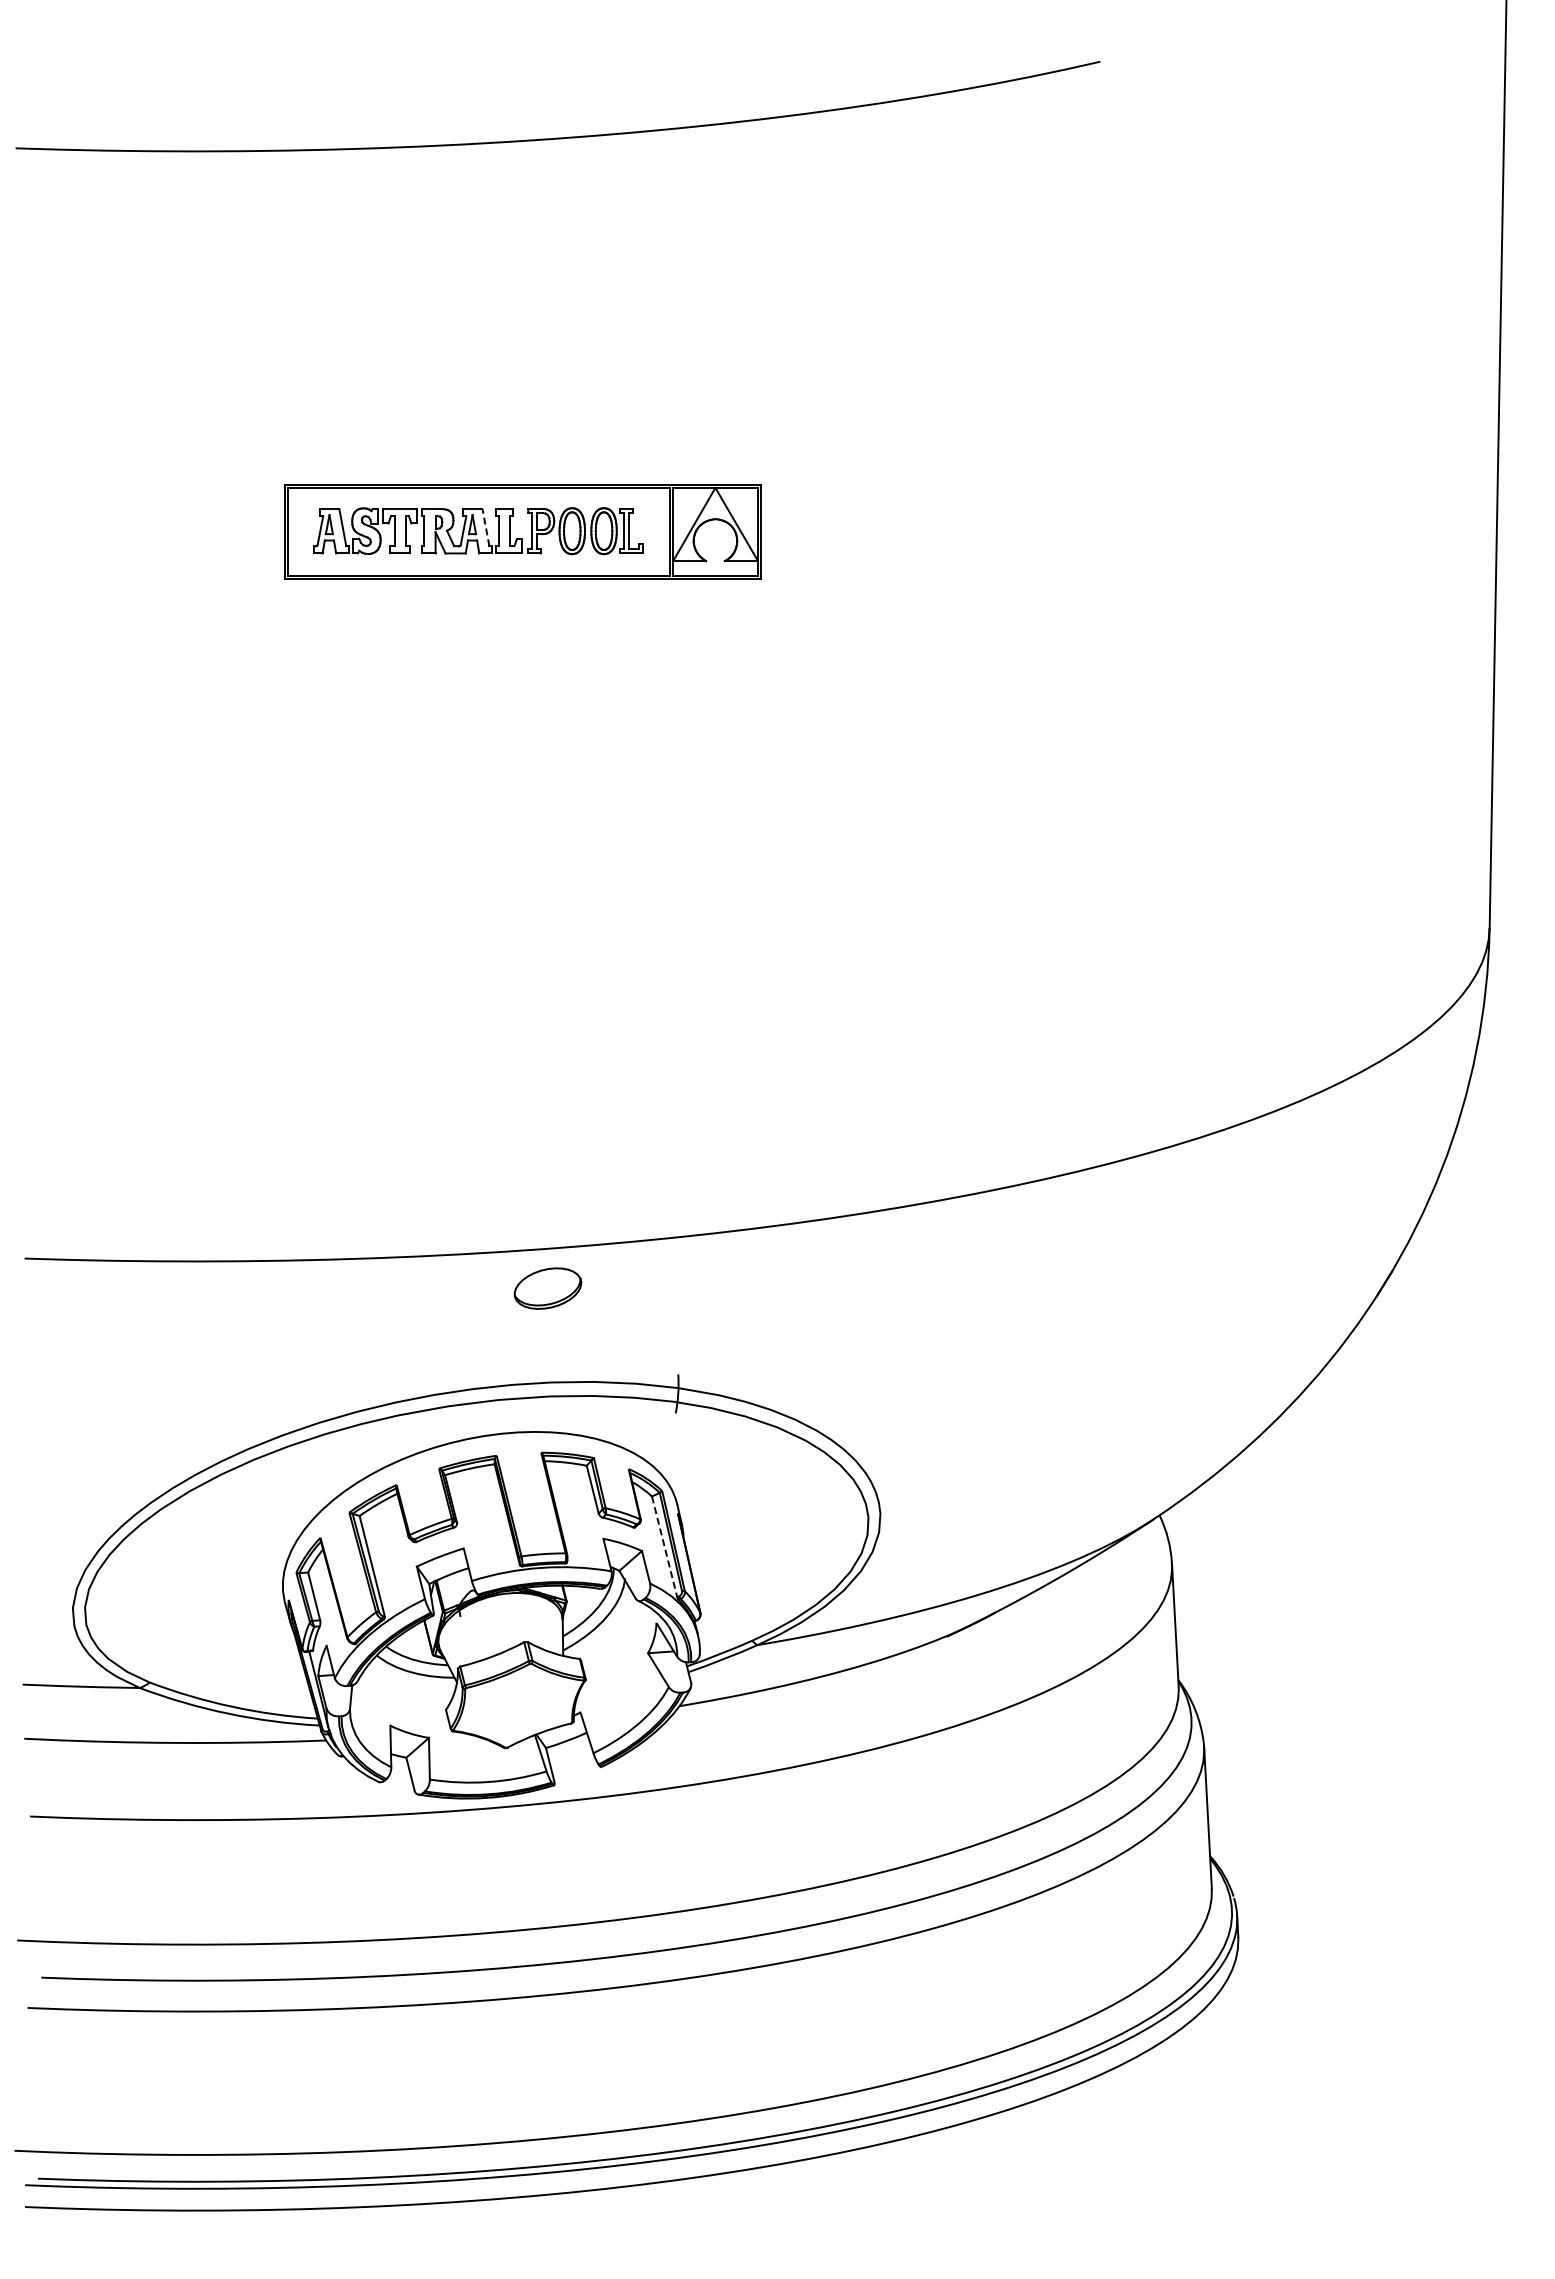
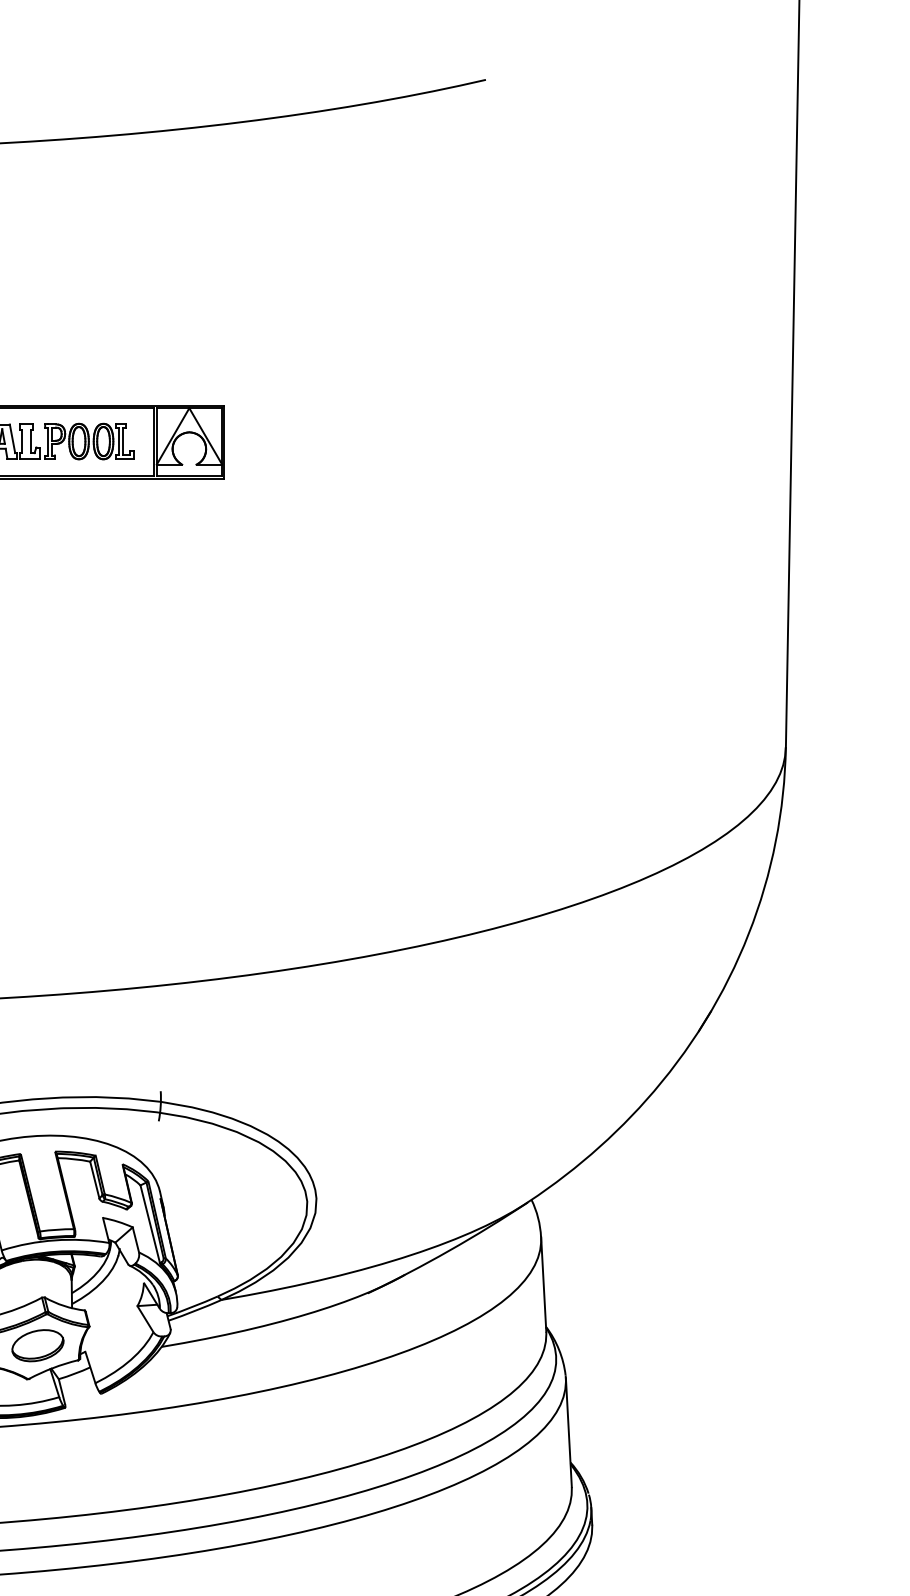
line: (485, 527) -> (12, 438), dashed -> solid
part: (547, 1288) -> (37, 1345), moved
line: (664, 1546) -> (150, 1223), dashed -> solid

